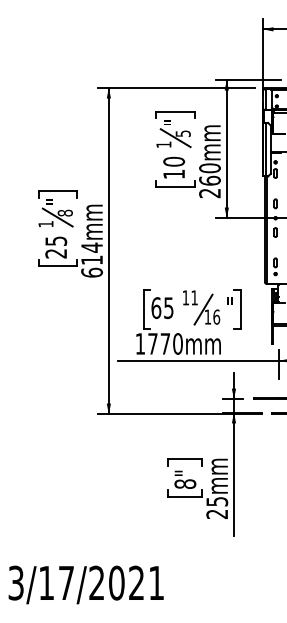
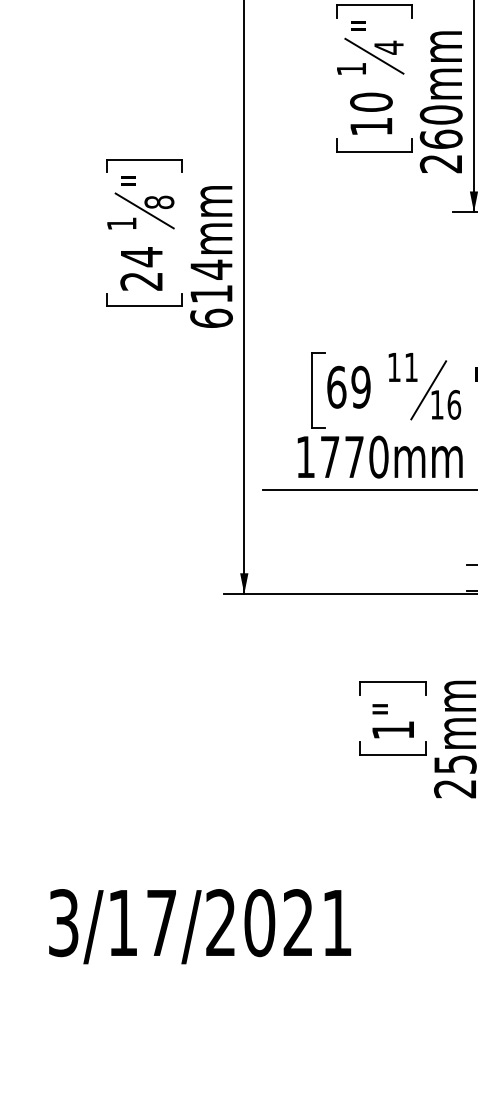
text: (182, 133) -> (387, 47), 5 -> 4
text: (56, 241) -> (142, 257), 25 -> 24
text: (168, 307) -> (360, 386), 65 -> 69
text: (185, 483) -> (393, 728), 8" -> 1"

